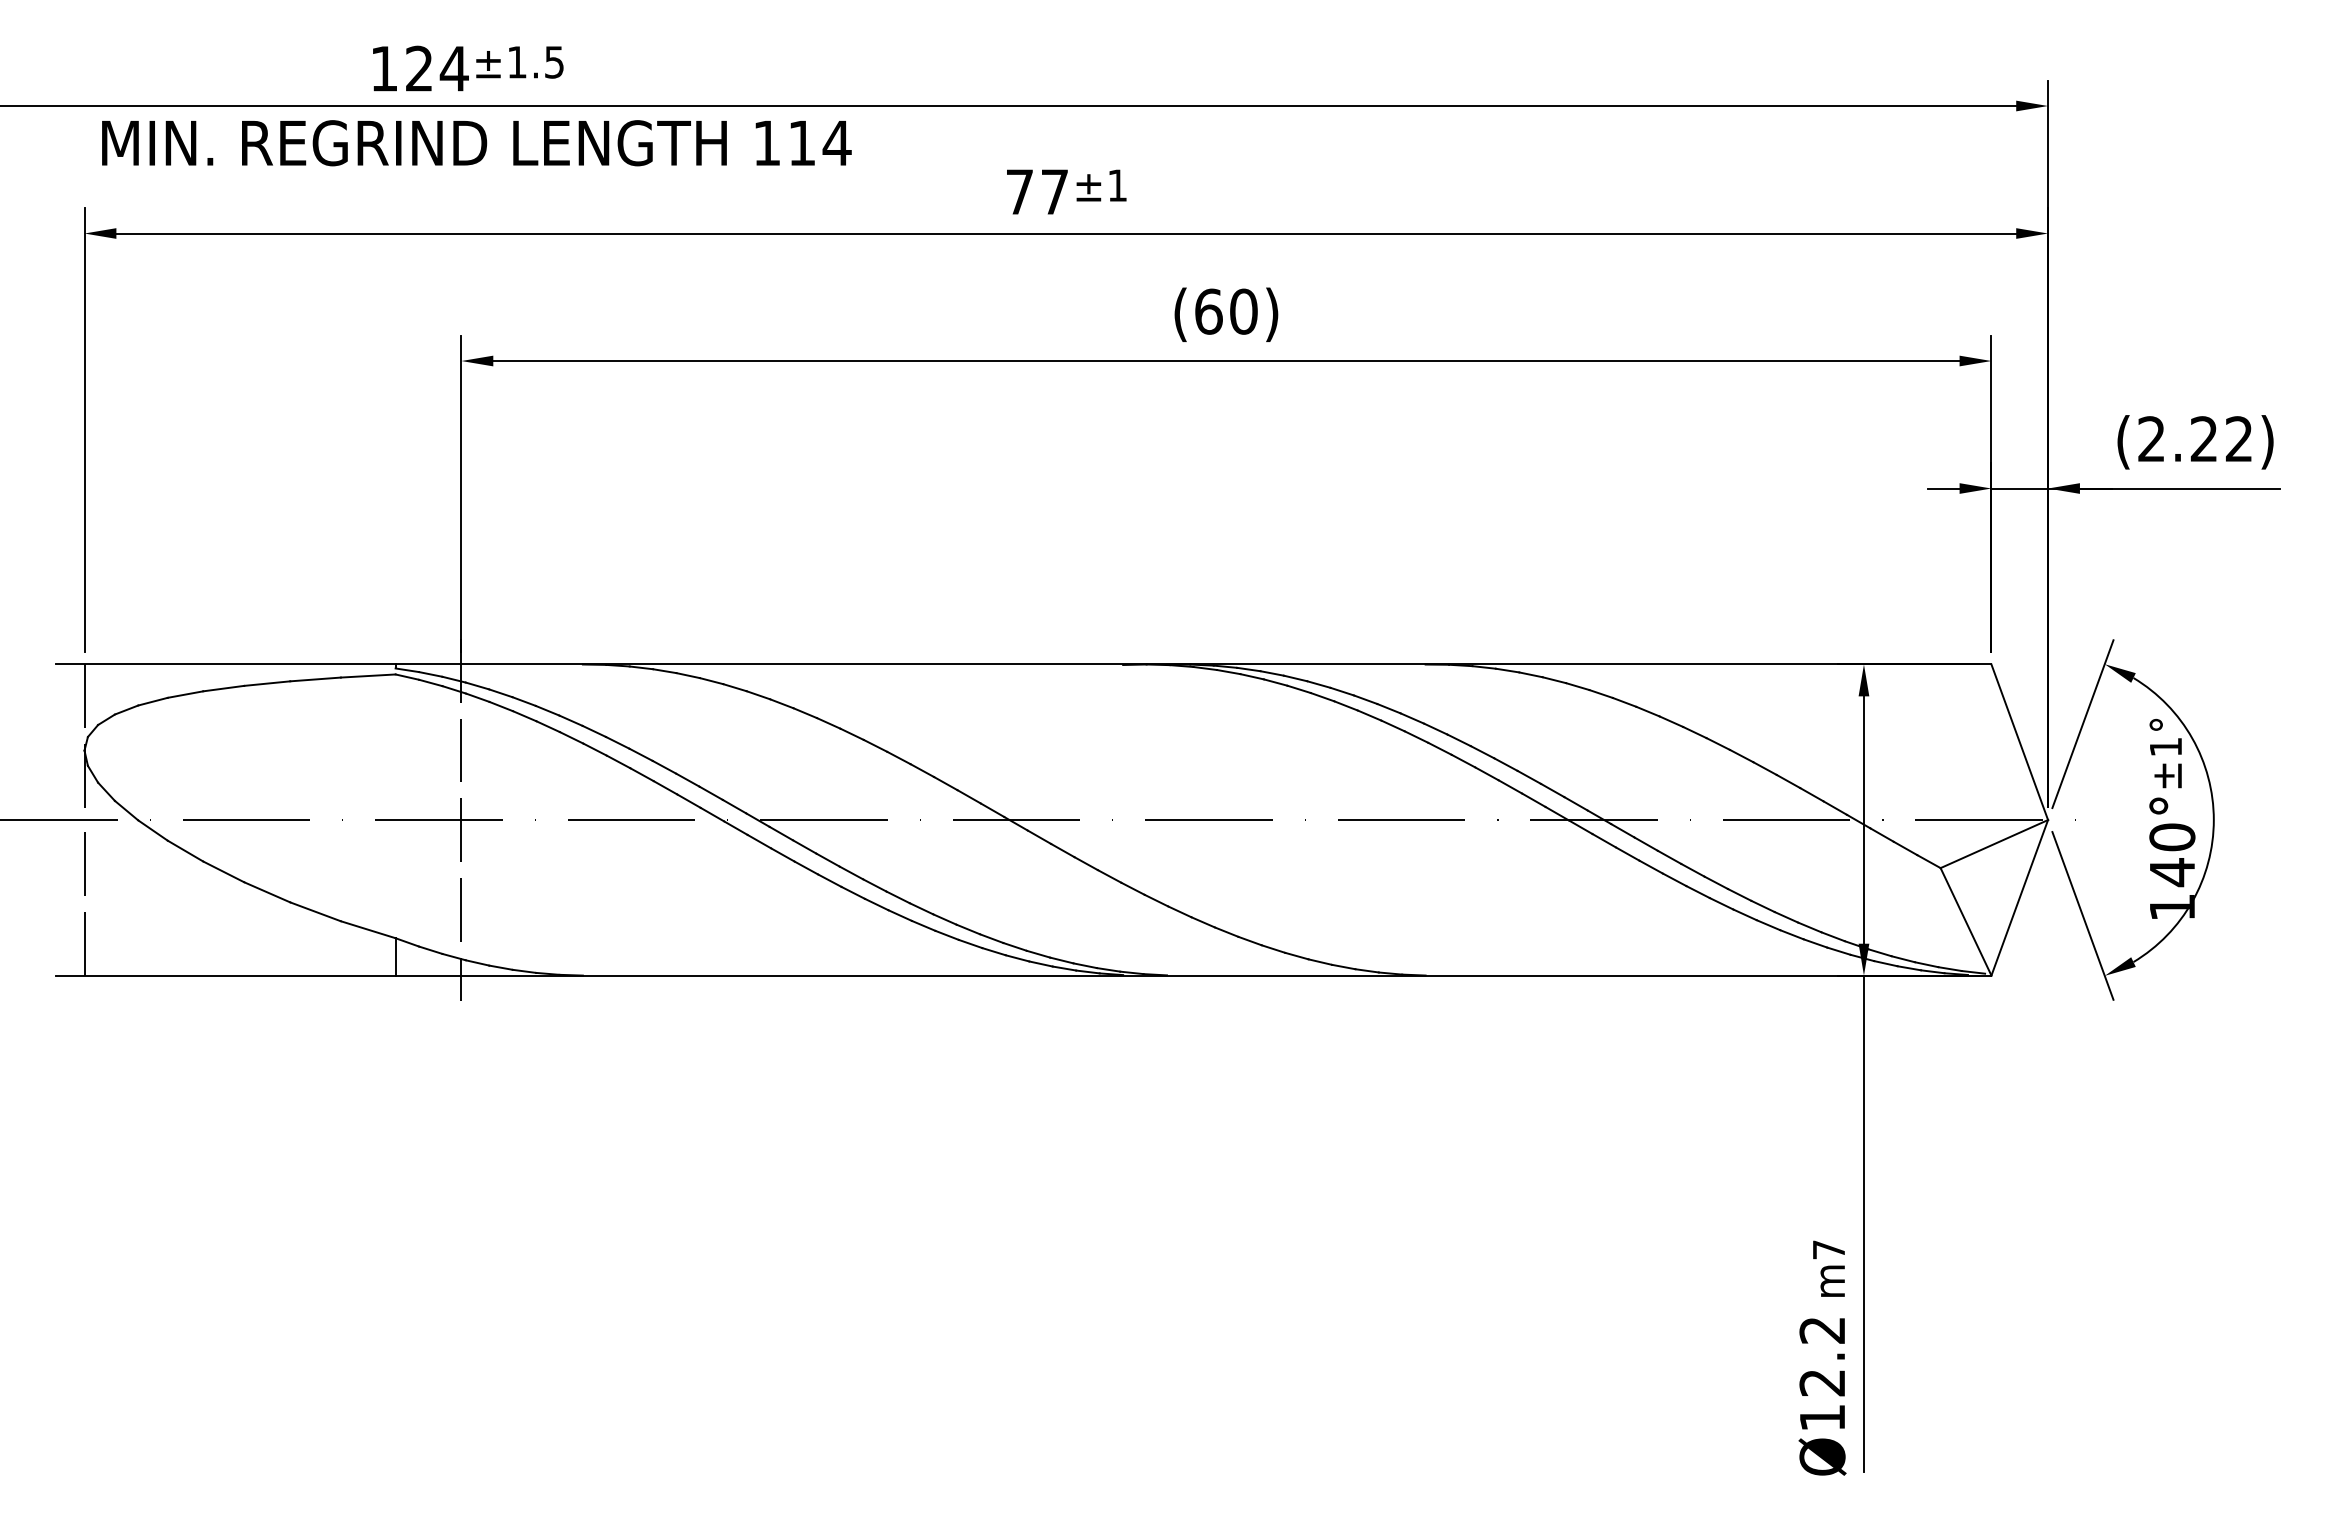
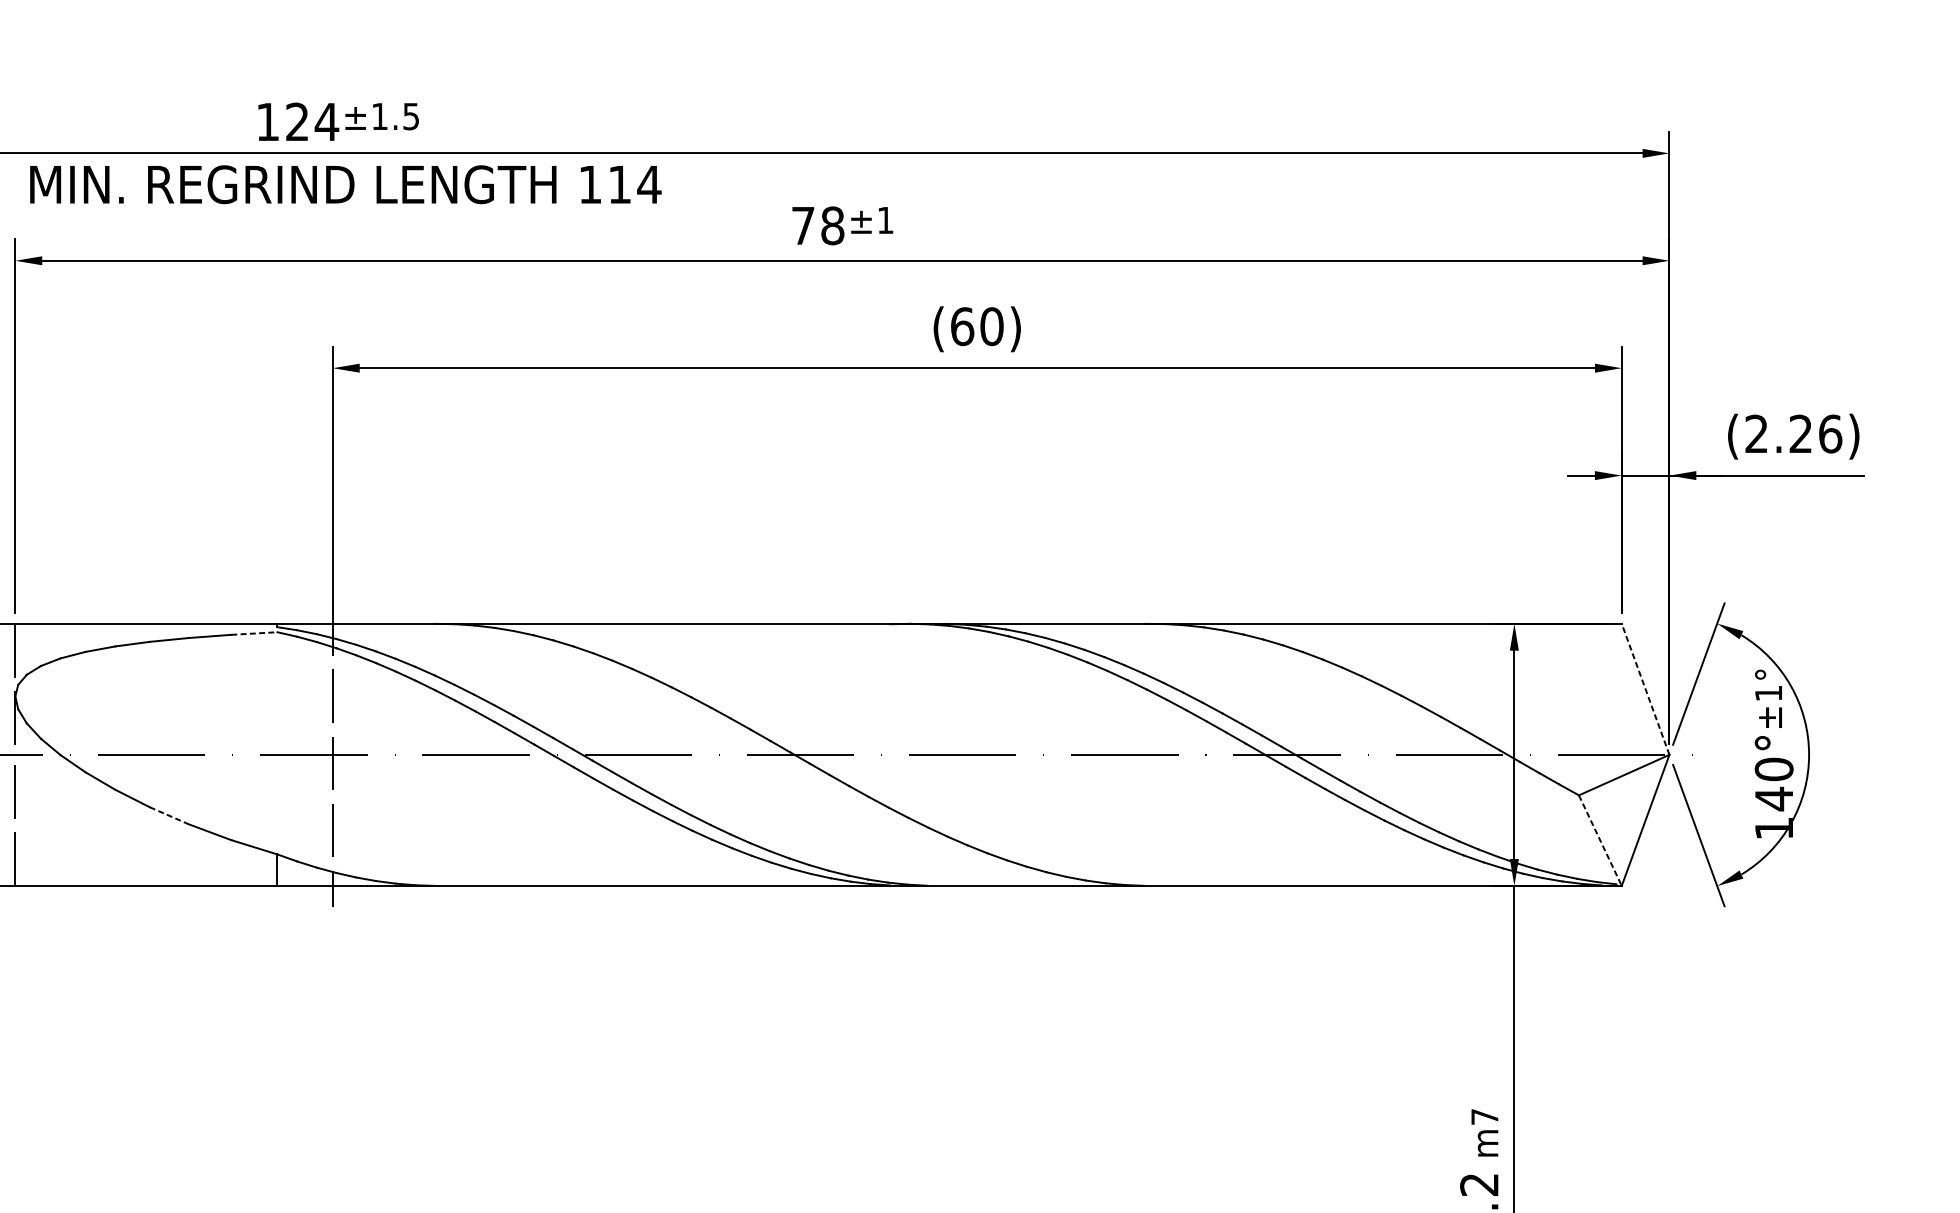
text: (1054, 192) -> (832, 226), 77 -> 78
text: (2239, 439) -> (1830, 434), (2.22) -> (2.26)
line: (368, 675) -> (254, 633), solid -> dashed
line: (2019, 742) -> (1645, 689), solid -> dashed
line: (267, 892) -> (169, 815), solid -> dashed
line: (1966, 922) -> (1600, 841), solid -> dashed

